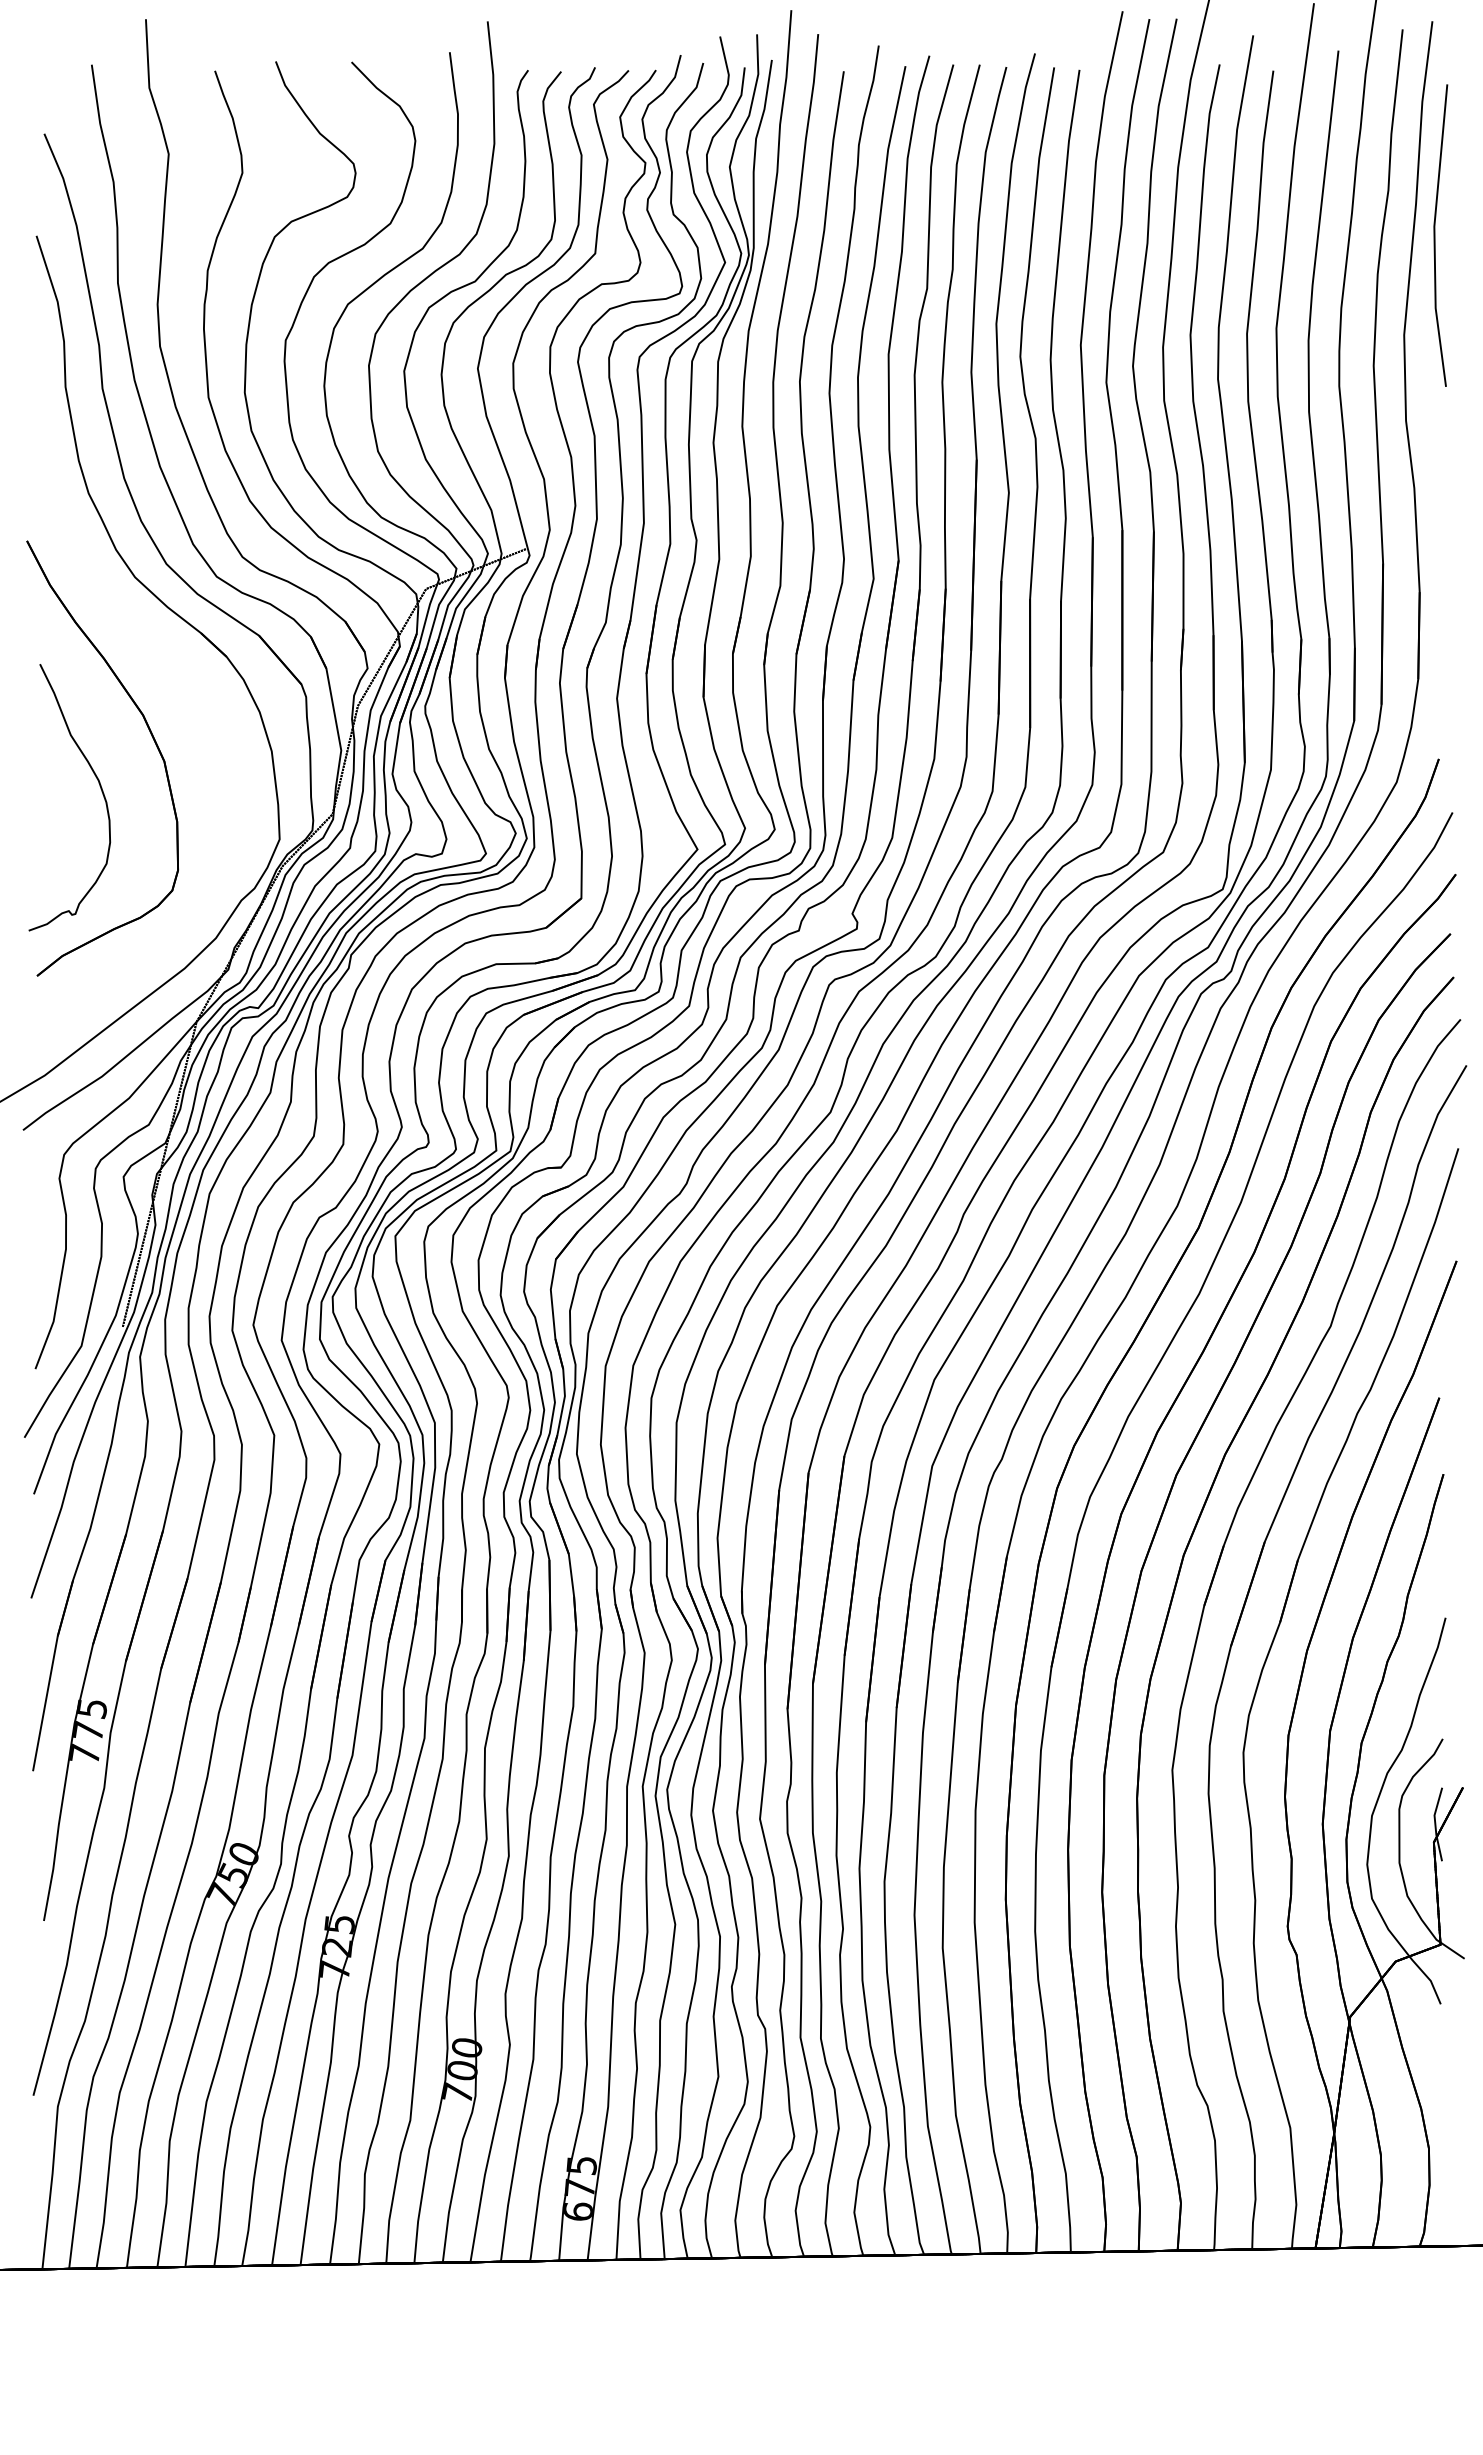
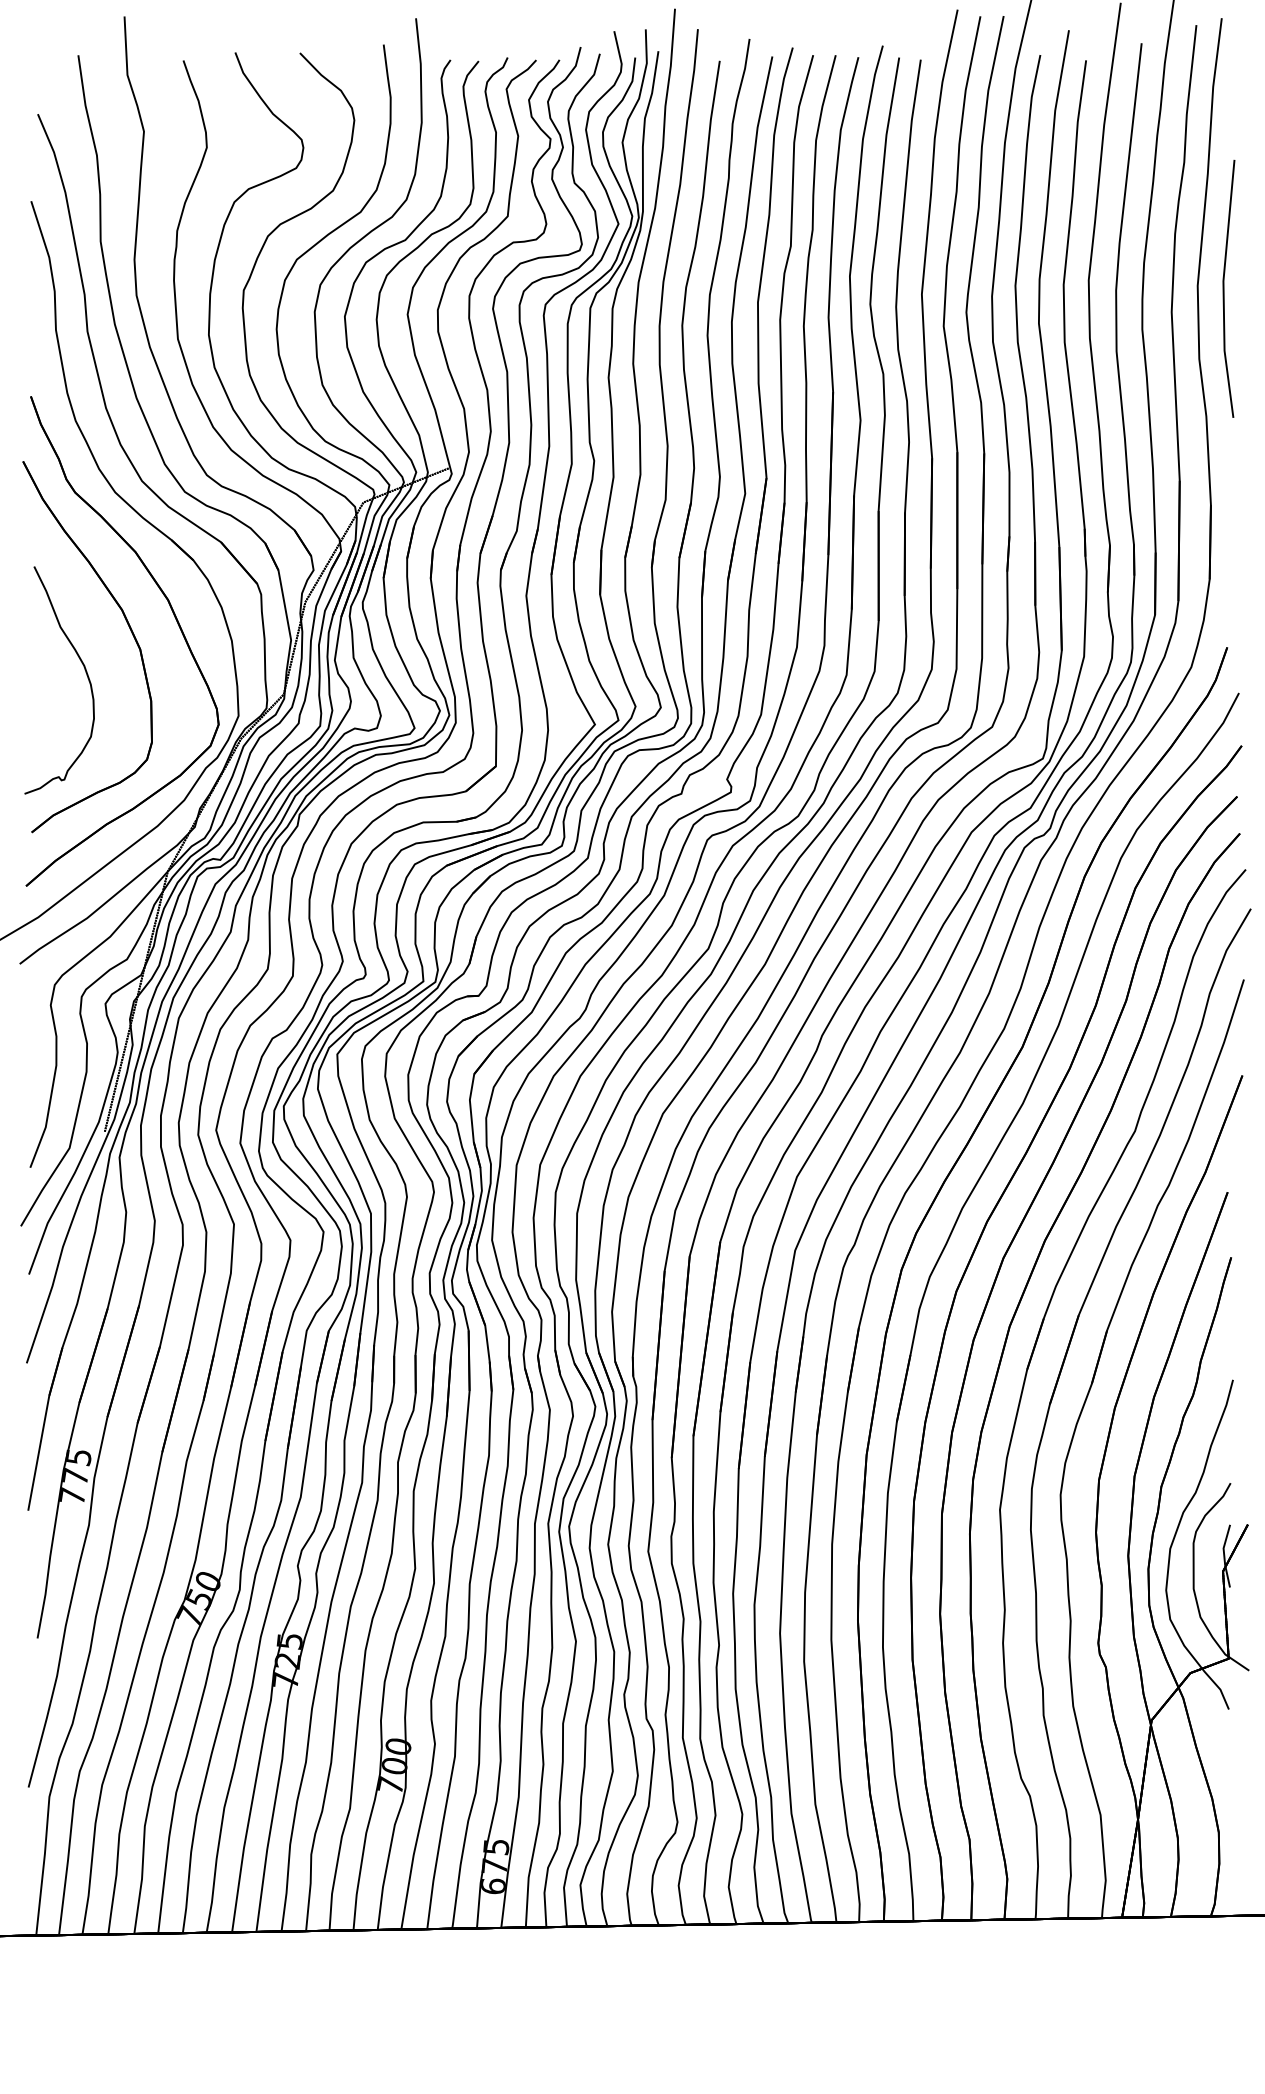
part: (1440, 235) -> (1228, 288), moved
part: (203, 721) -> (173, 615), added

